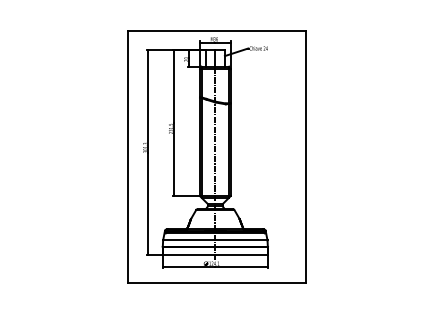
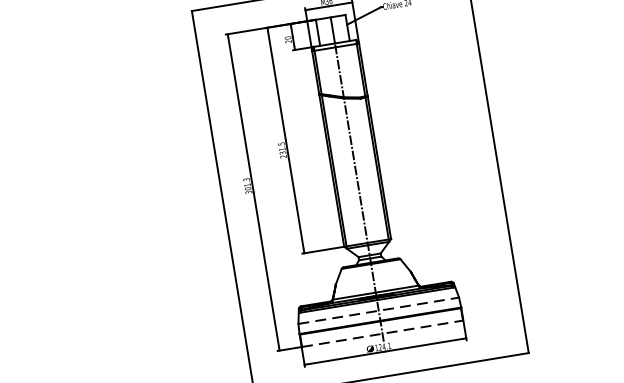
line: (215, 240) -> (379, 310), solid -> dashed
line: (215, 255) -> (382, 334), solid -> dashed

